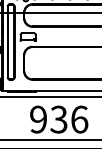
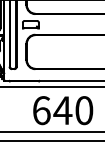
text: (59, 119) -> (63, 110), 936 -> 640

